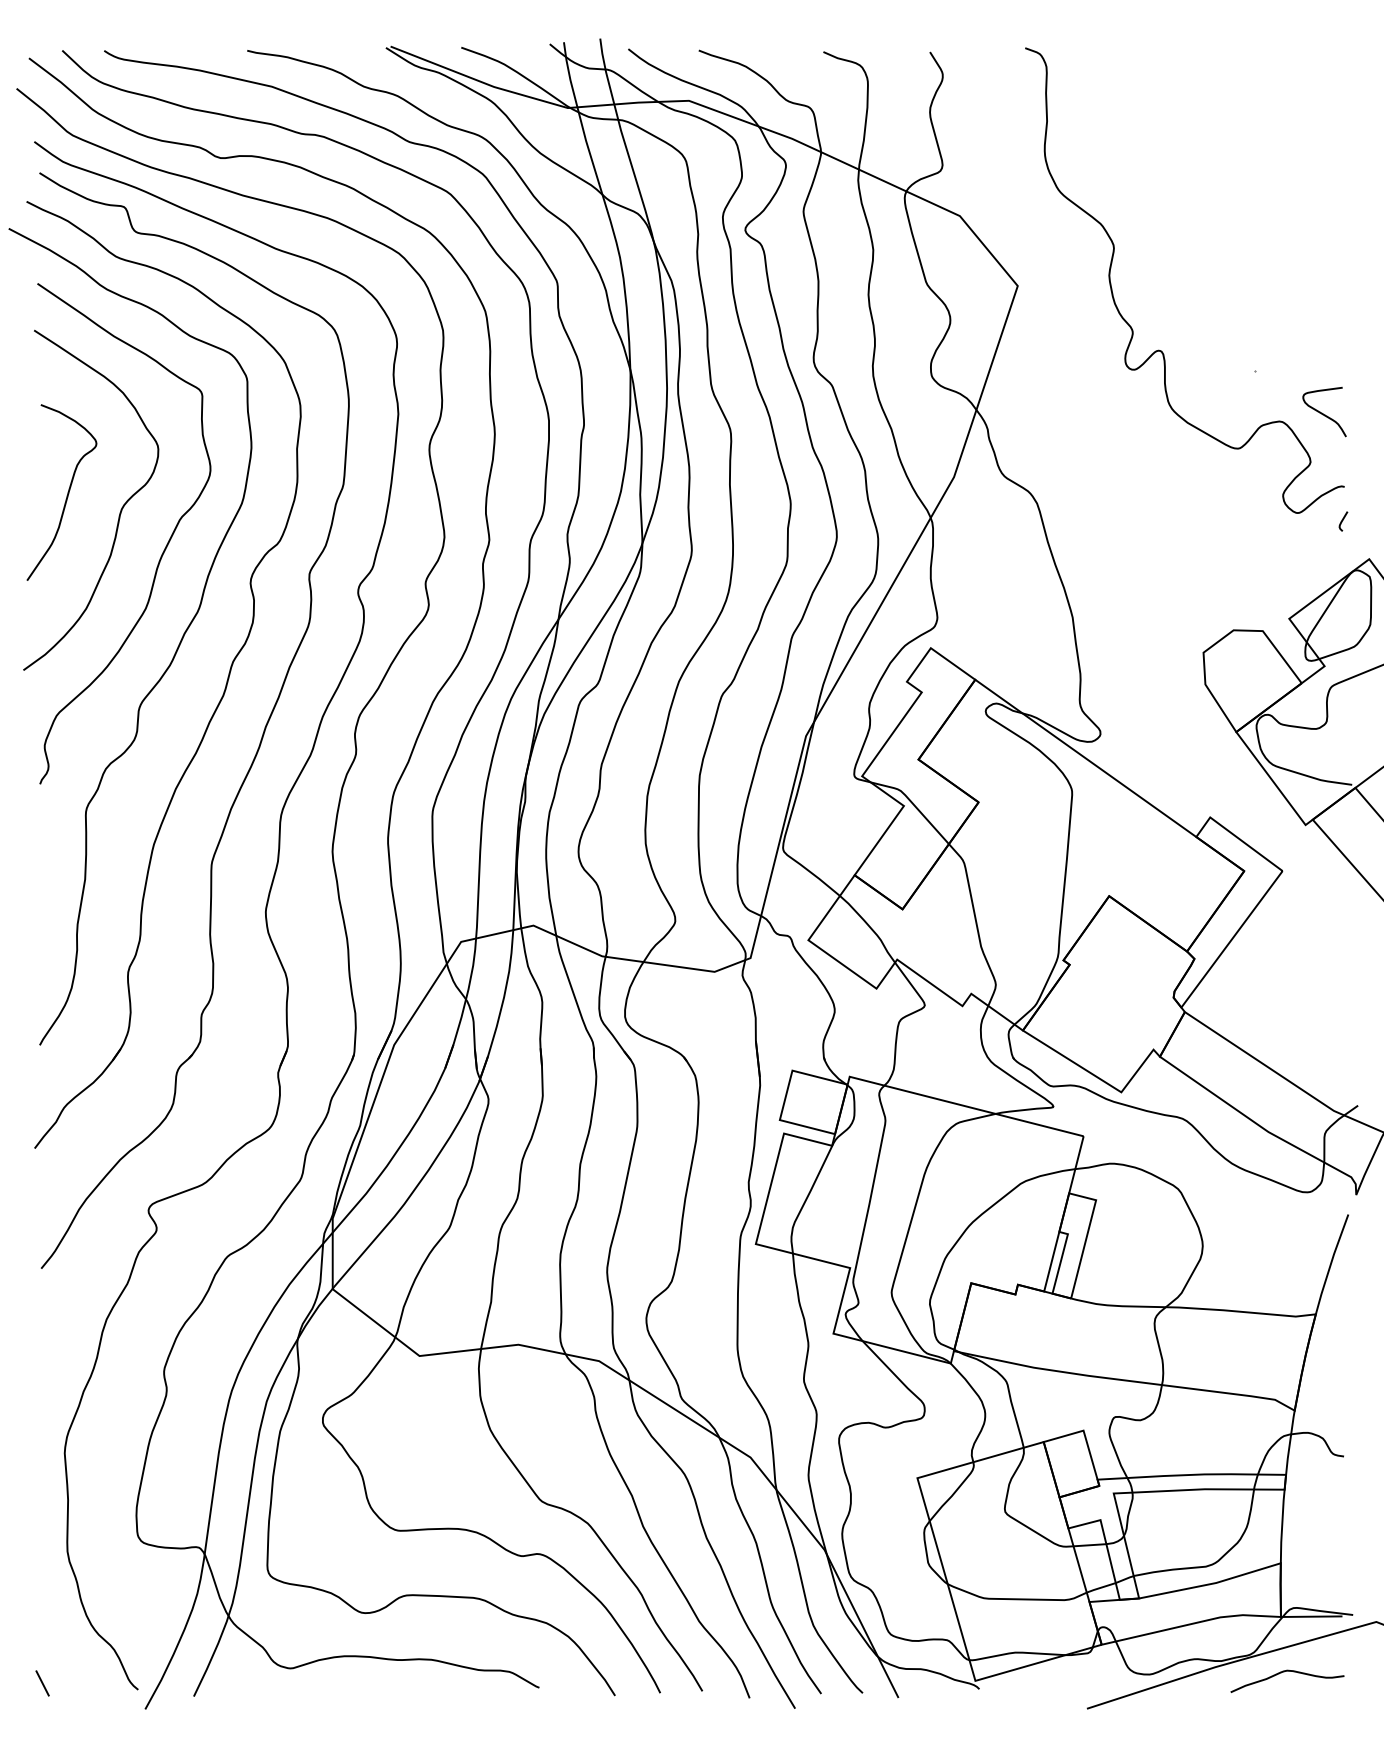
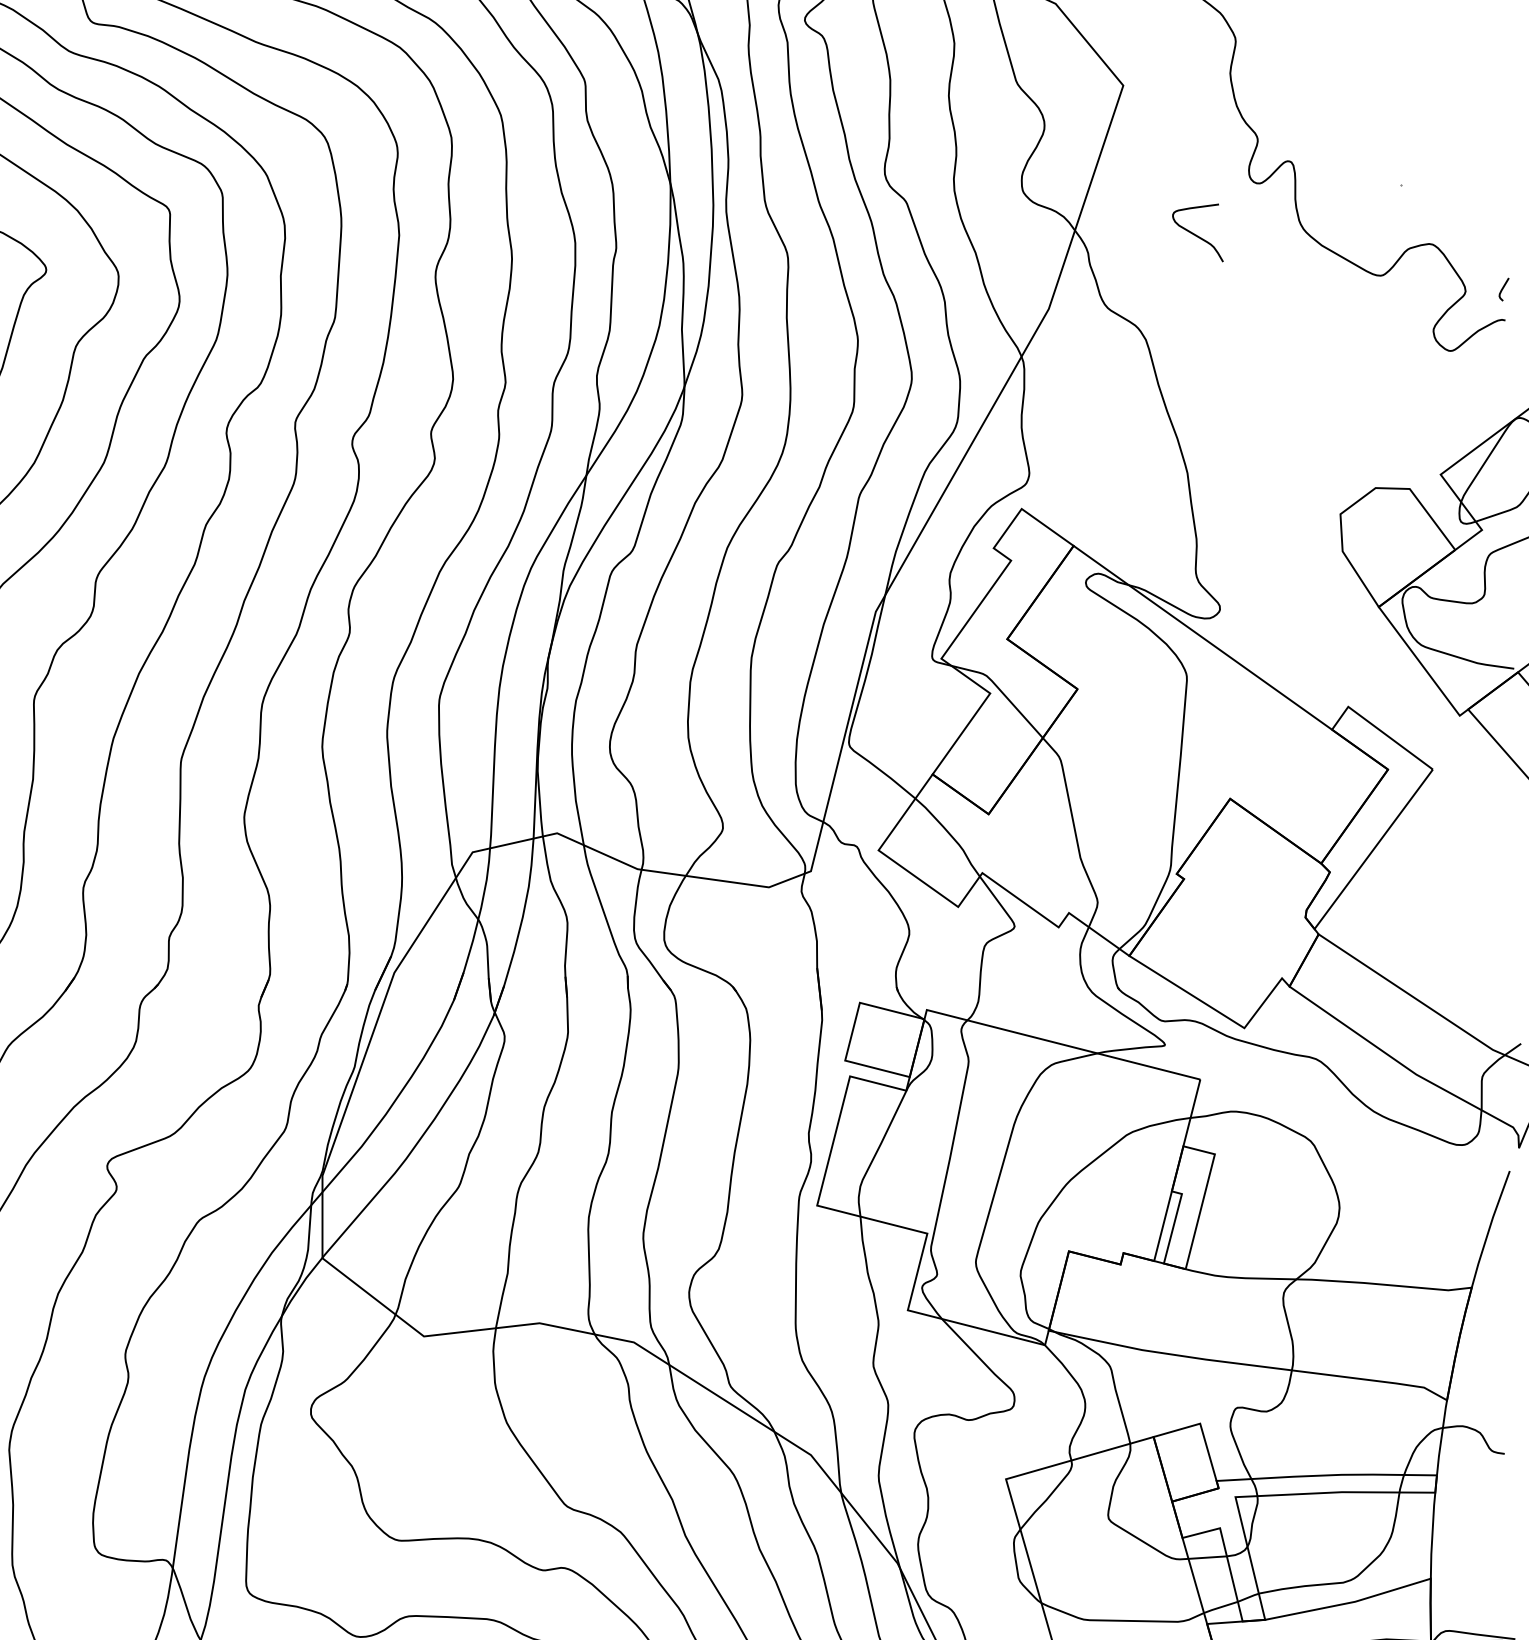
curve: (1322, 412) -> (1195, 233), moved
curve: (1343, 520) -> (1504, 288), moved

